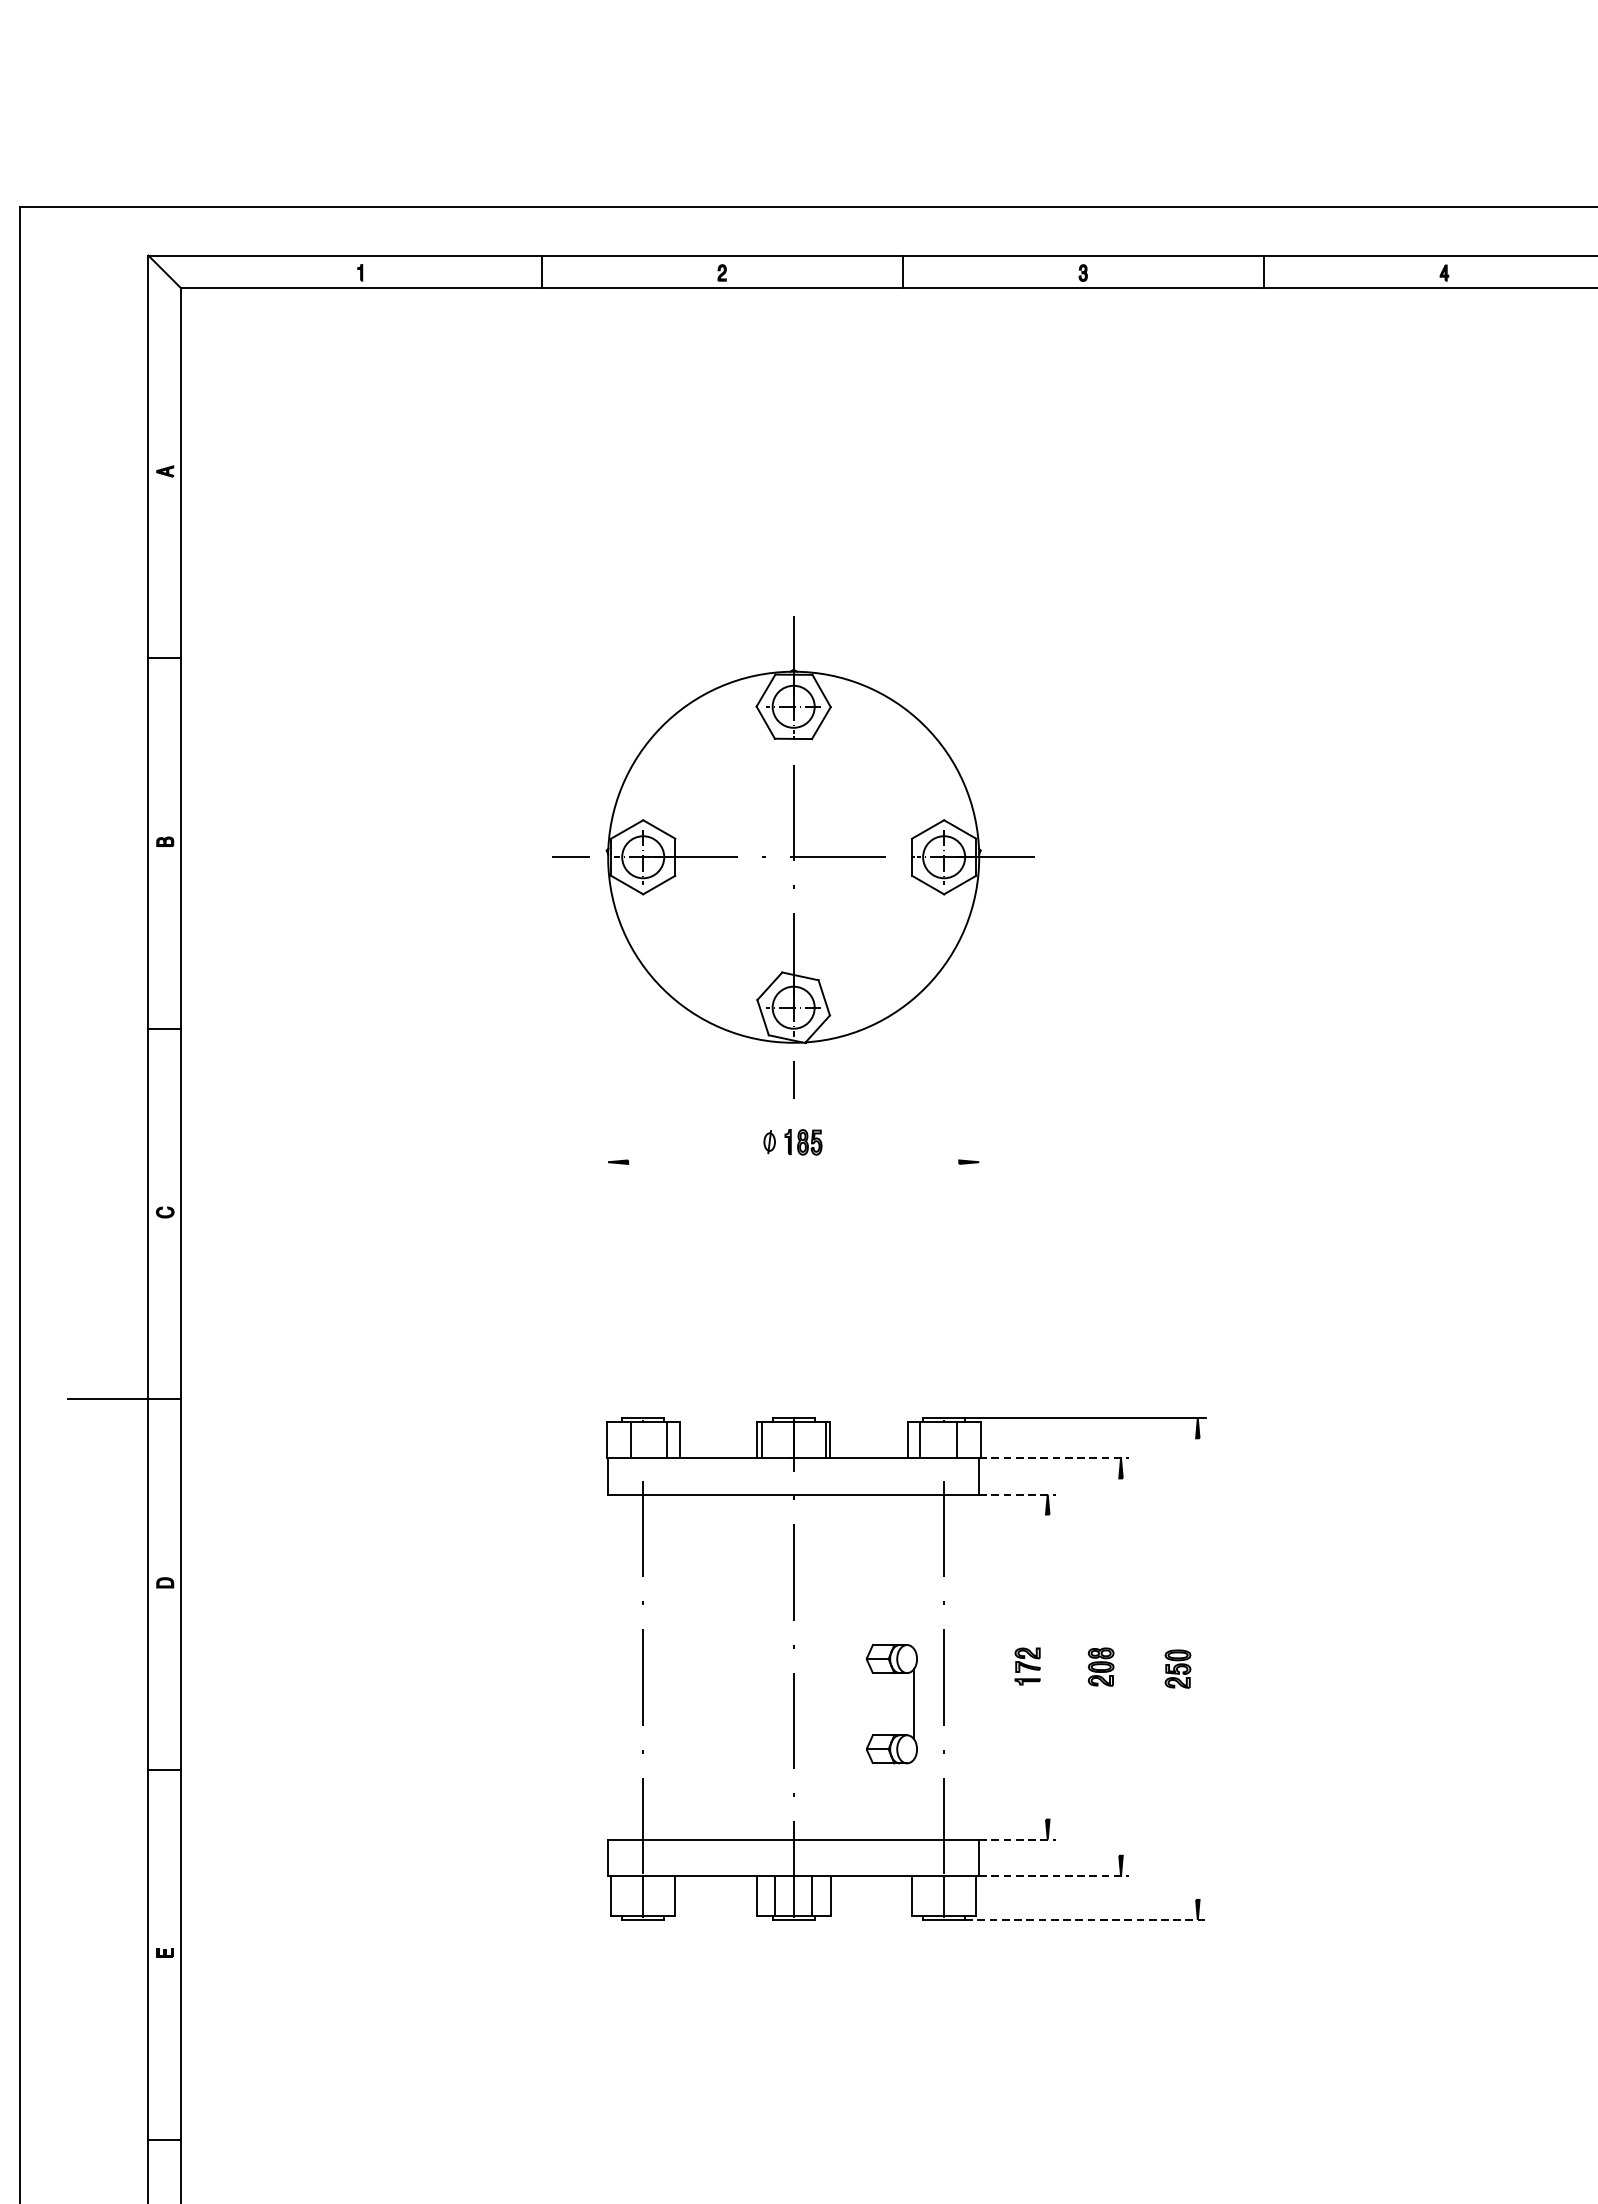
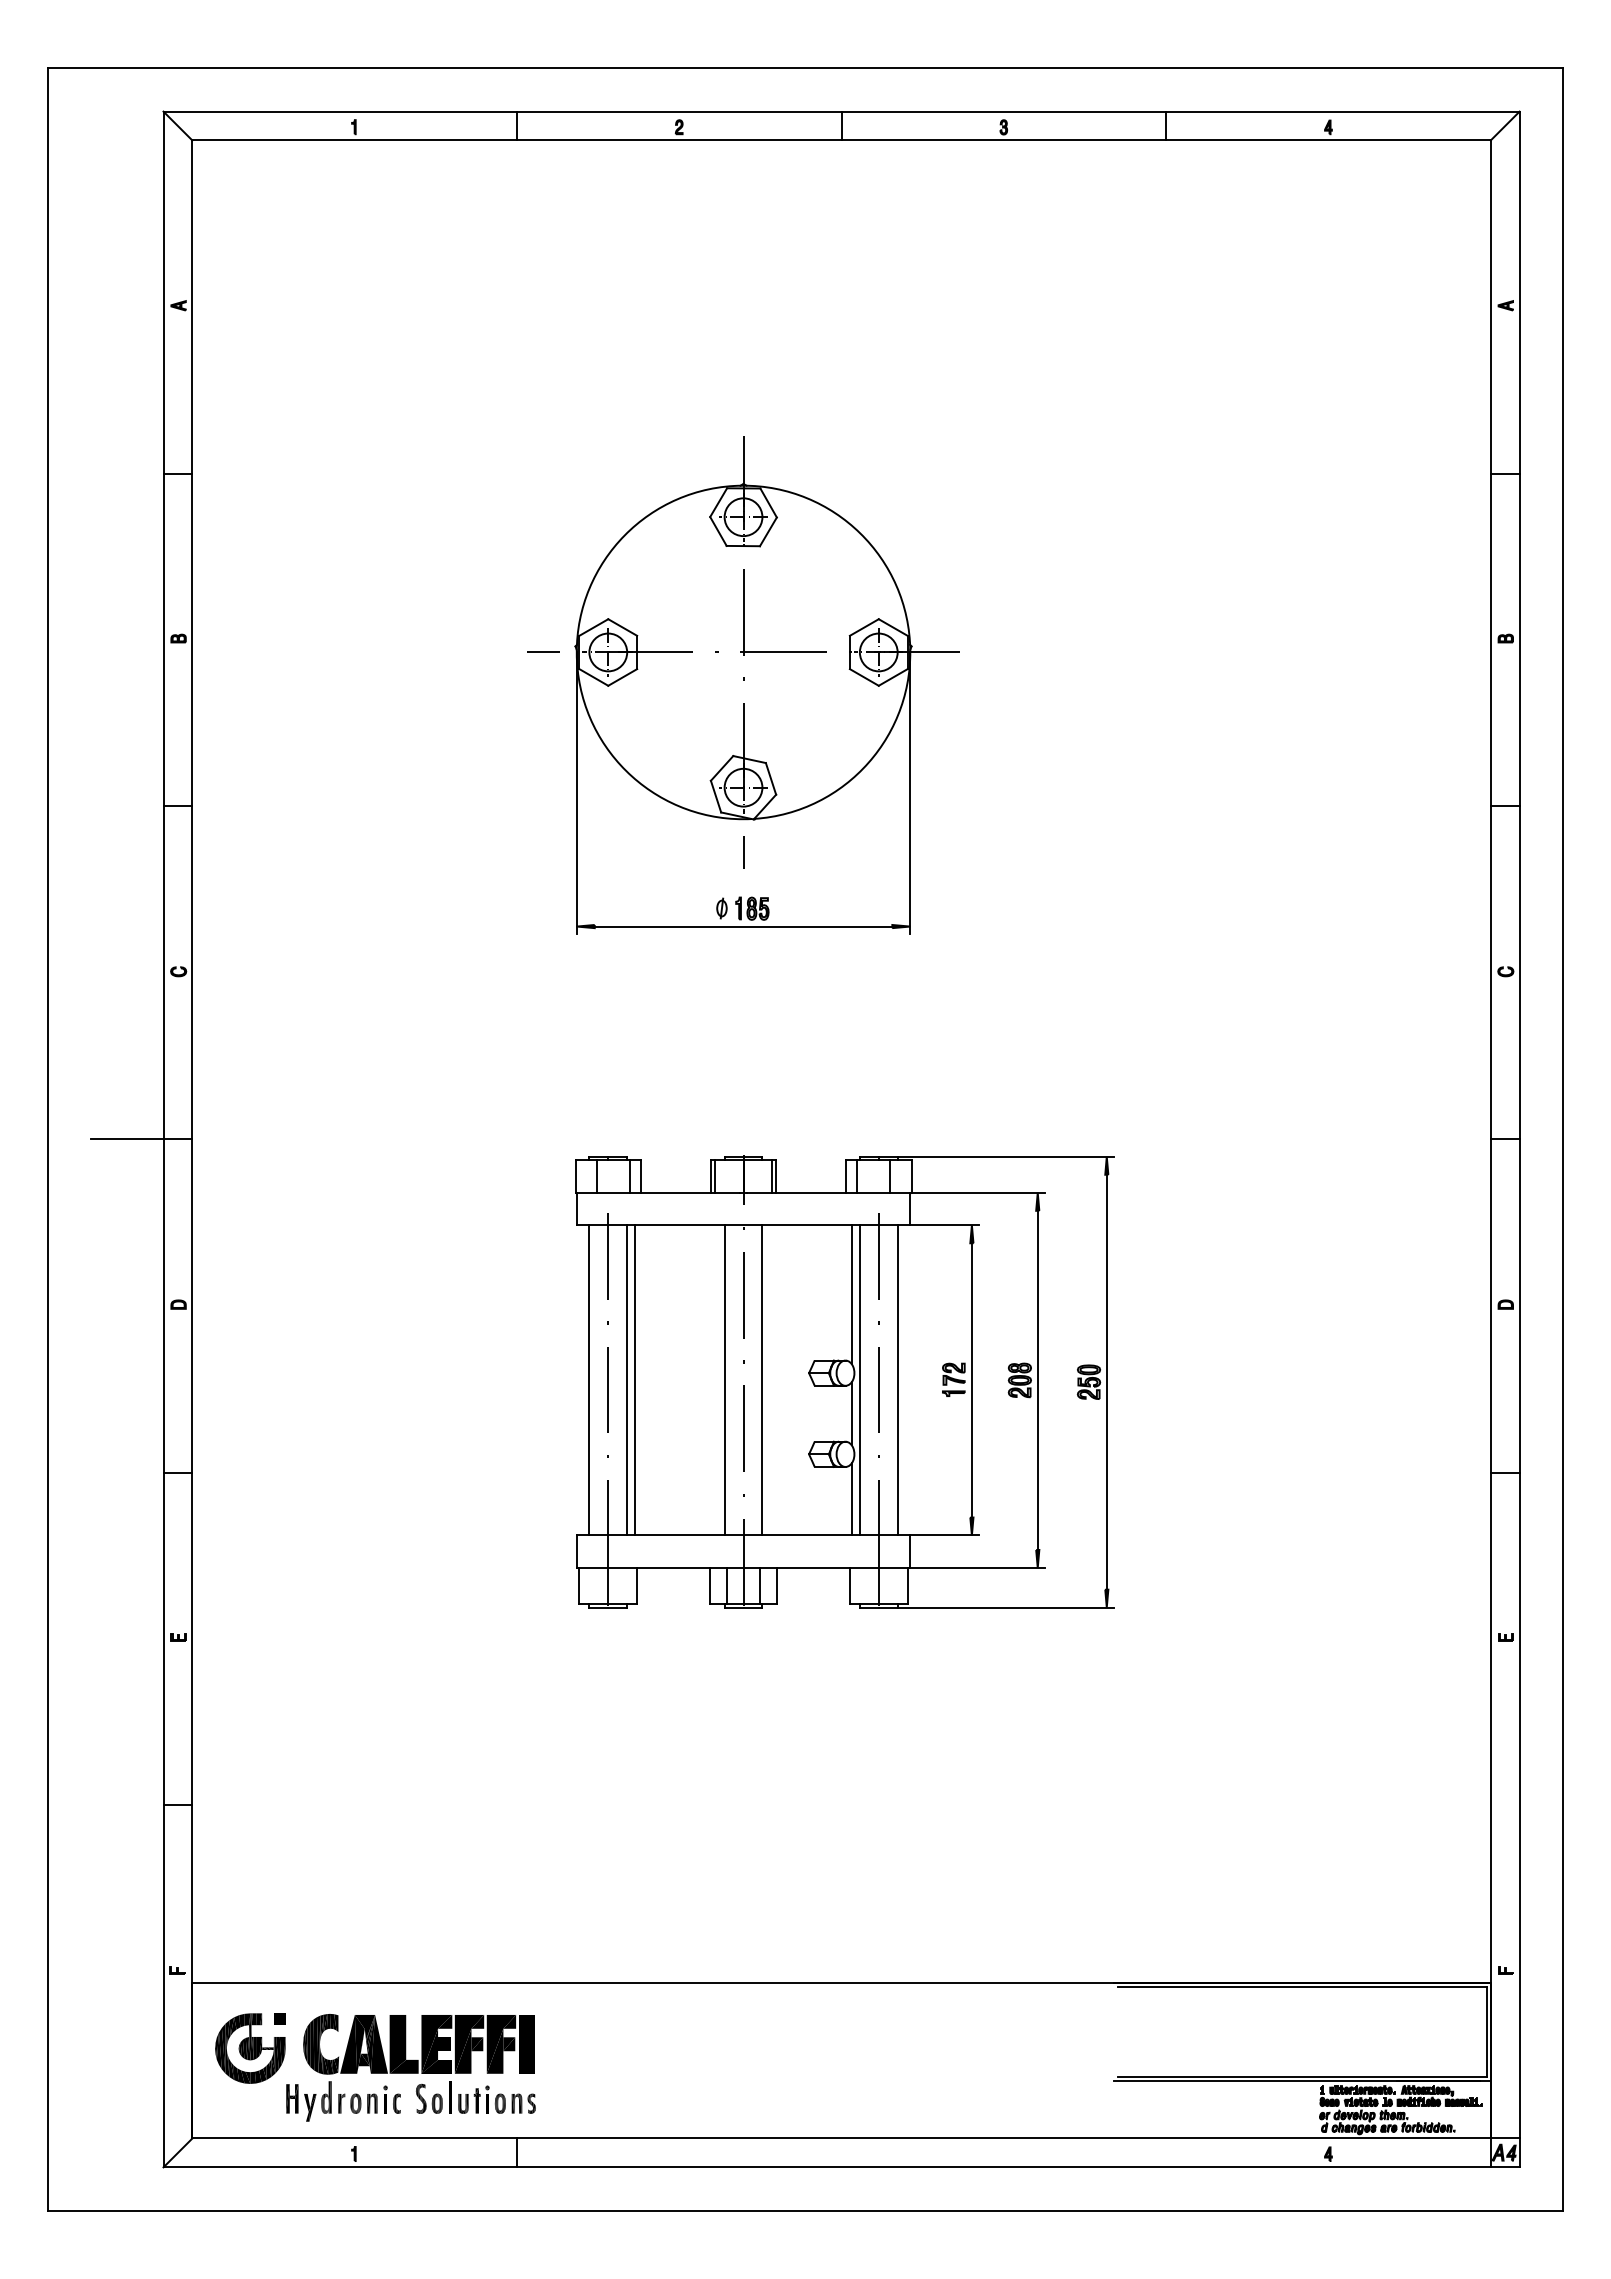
line: (607, 1013) -> (576, 792), added
line: (979, 1013) -> (910, 792), added
line: (793, 1162) -> (743, 926), added
line: (1055, 1458) -> (978, 1192), dashed -> solid
line: (1018, 1494) -> (945, 1225), dashed -> solid
line: (913, 1571) -> (851, 1294), added
line: (1120, 1666) -> (1037, 1379), added
line: (622, 1667) -> (589, 1380), added
line: (664, 1667) -> (627, 1380), added
line: (673, 1667) -> (635, 1380), added
line: (772, 1667) -> (724, 1380), added
line: (814, 1667) -> (762, 1380), added
line: (922, 1667) -> (859, 1380), added
line: (964, 1667) -> (897, 1380), added
line: (1047, 1667) -> (971, 1380), added
line: (1197, 1668) -> (1106, 1381), added
line: (913, 1799) -> (851, 1499), added
line: (1018, 1839) -> (945, 1535), dashed -> solid
line: (1055, 1875) -> (978, 1567), dashed -> solid
line: (1086, 1919) -> (1006, 1607), dashed -> solid

